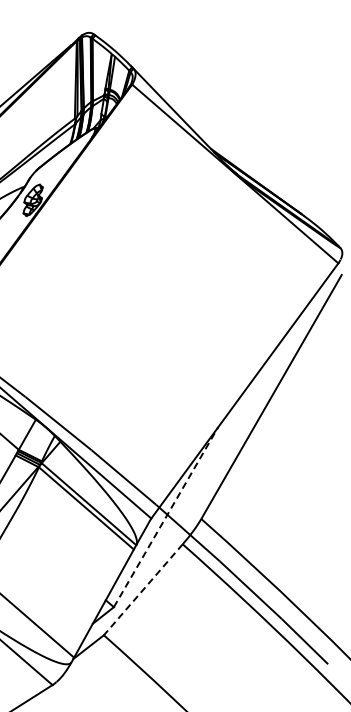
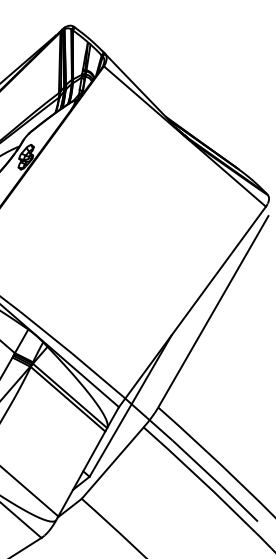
line: (166, 517) -> (130, 406), dashed -> solid
line: (143, 590) -> (112, 463), dashed -> solid

